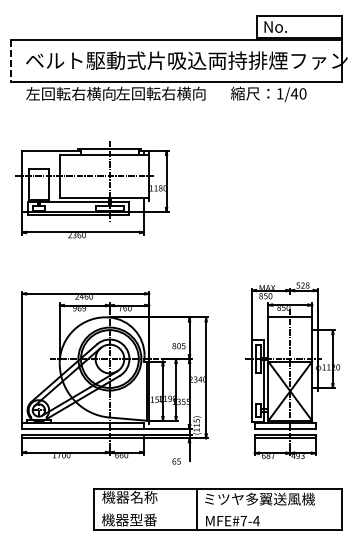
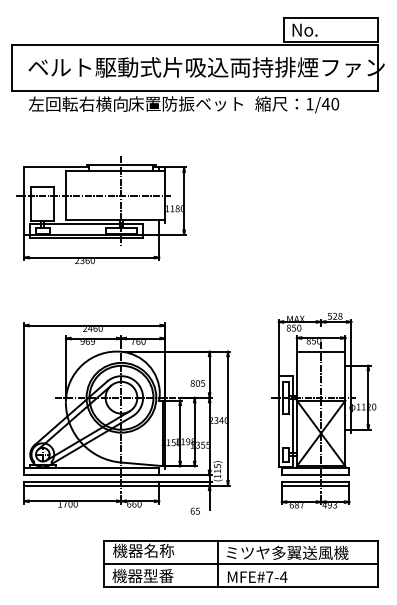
line: (11, 60) -> (12, 67), dashed -> solid
text: (167, 93) -> (185, 103), 左回転右横向 -> 床置防振ベット
line: (217, 508) -> (240, 563), added

